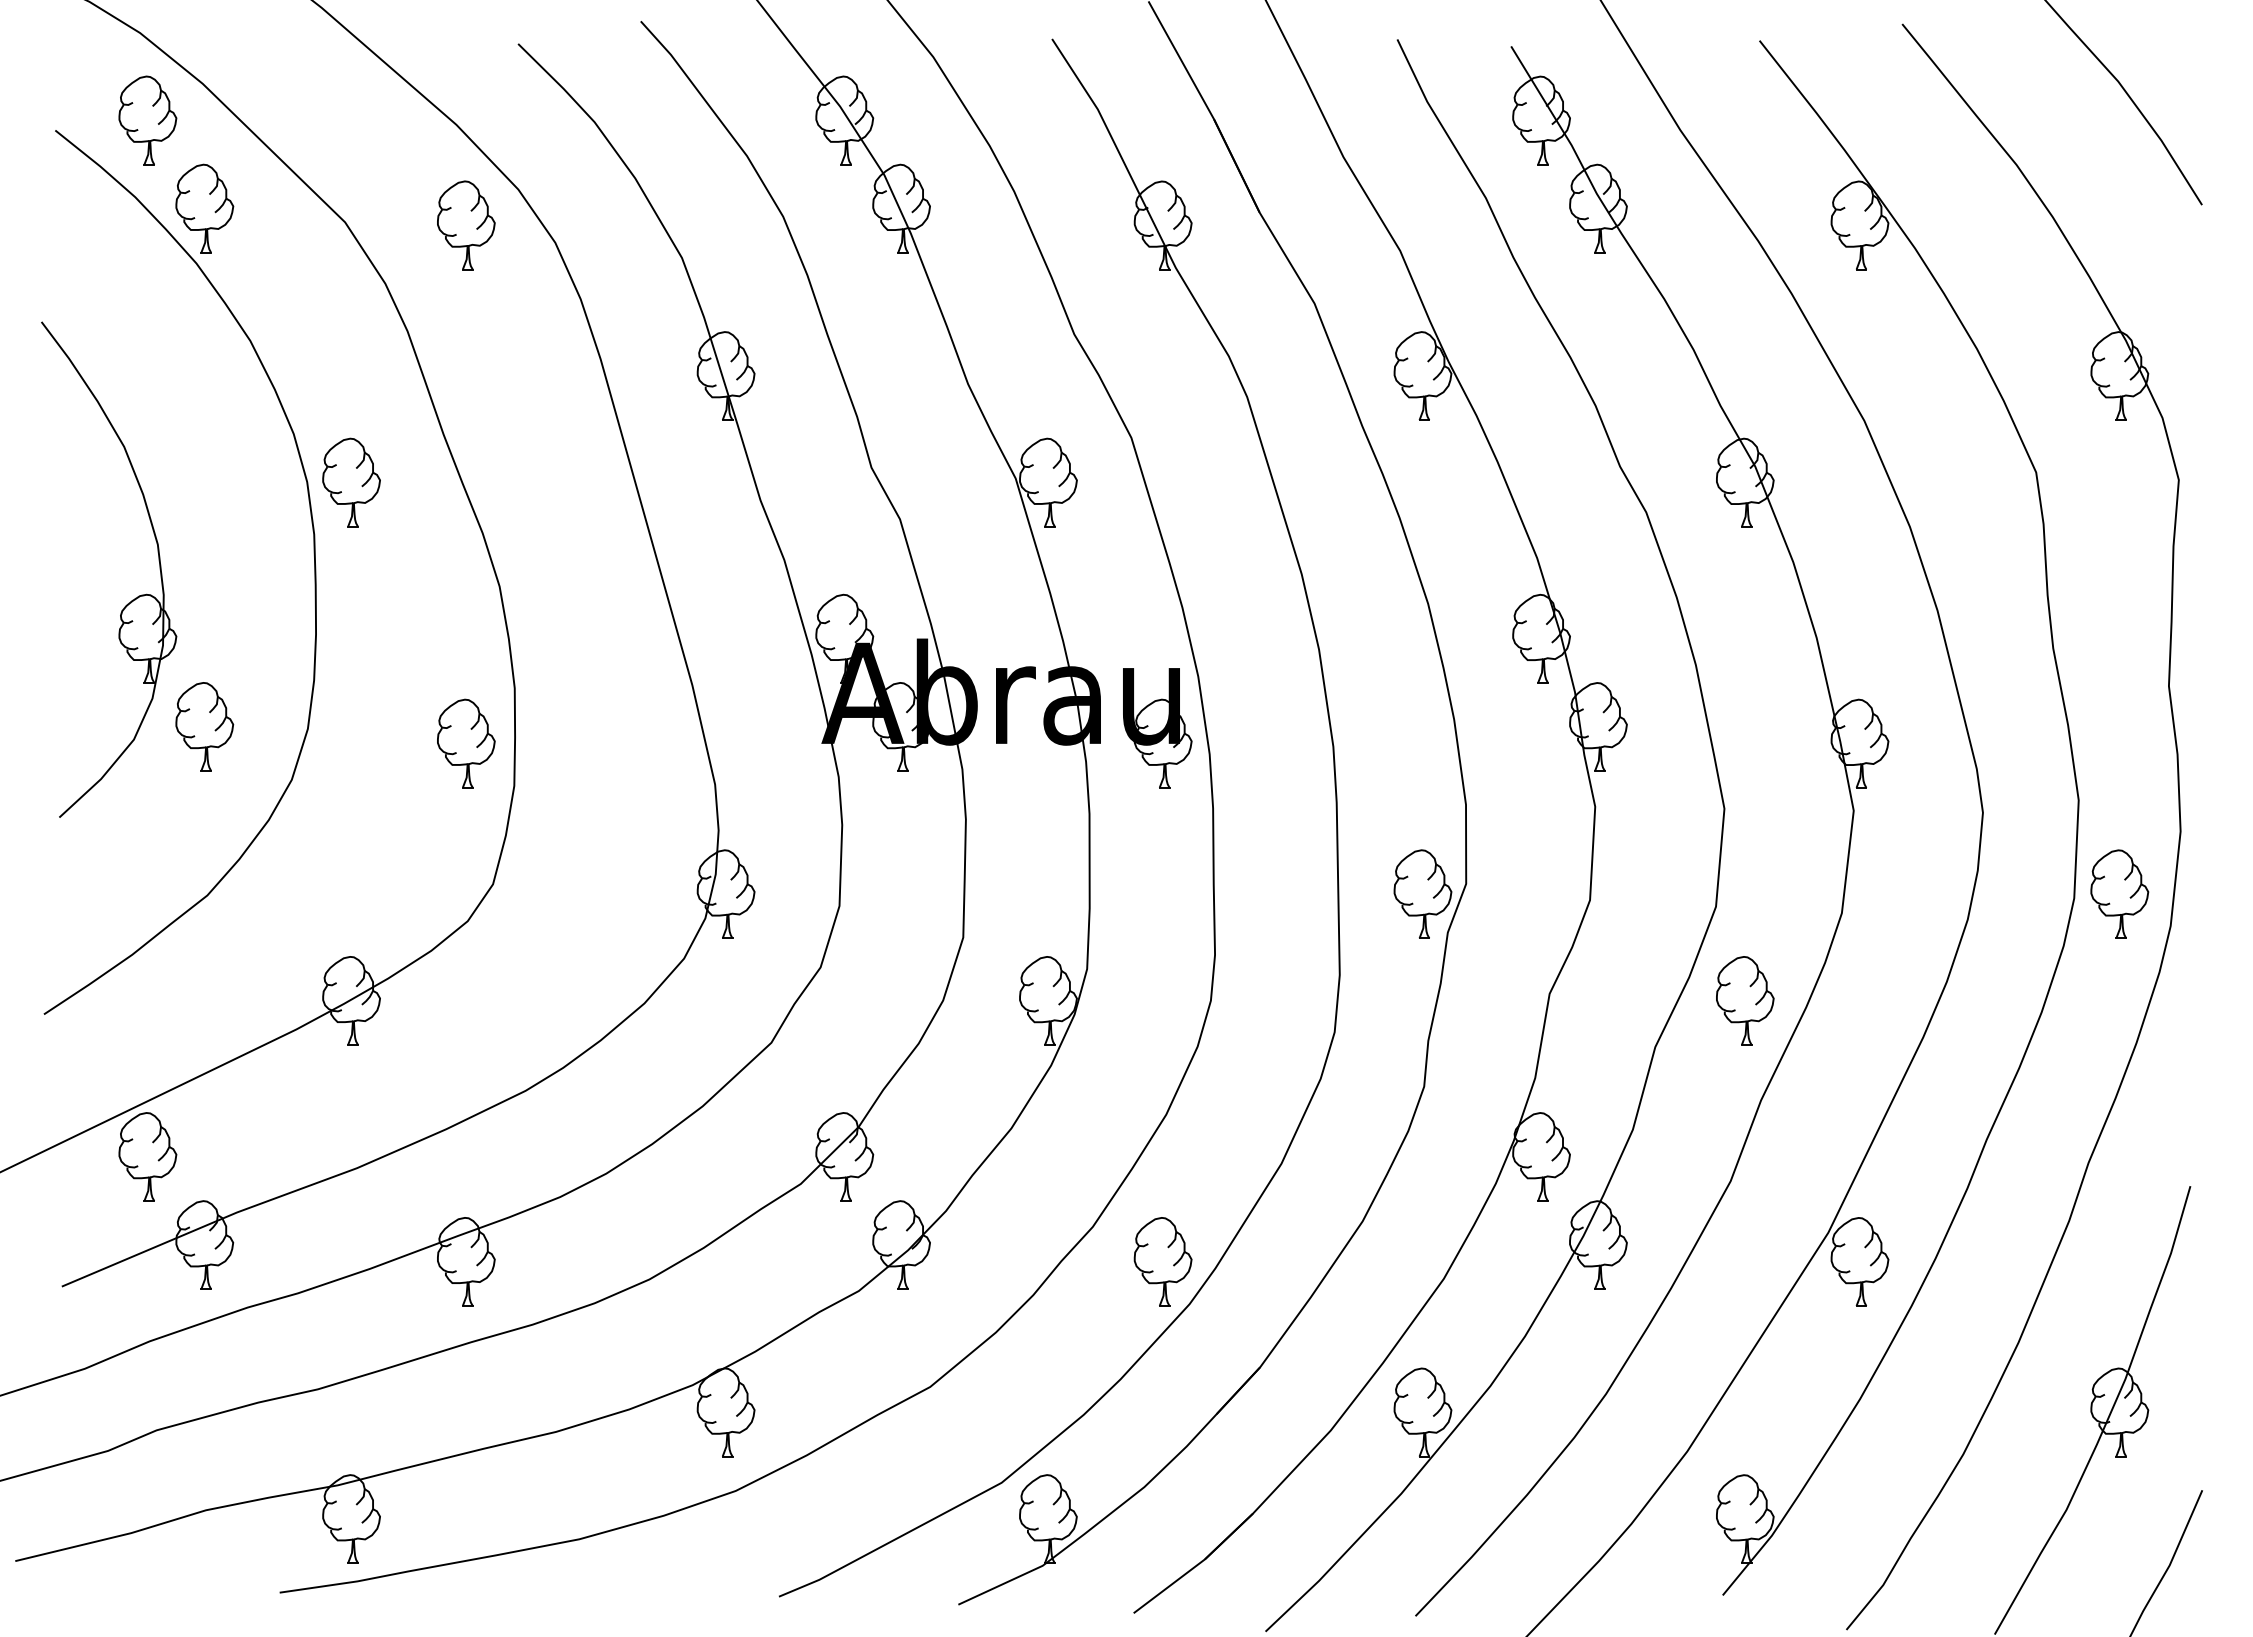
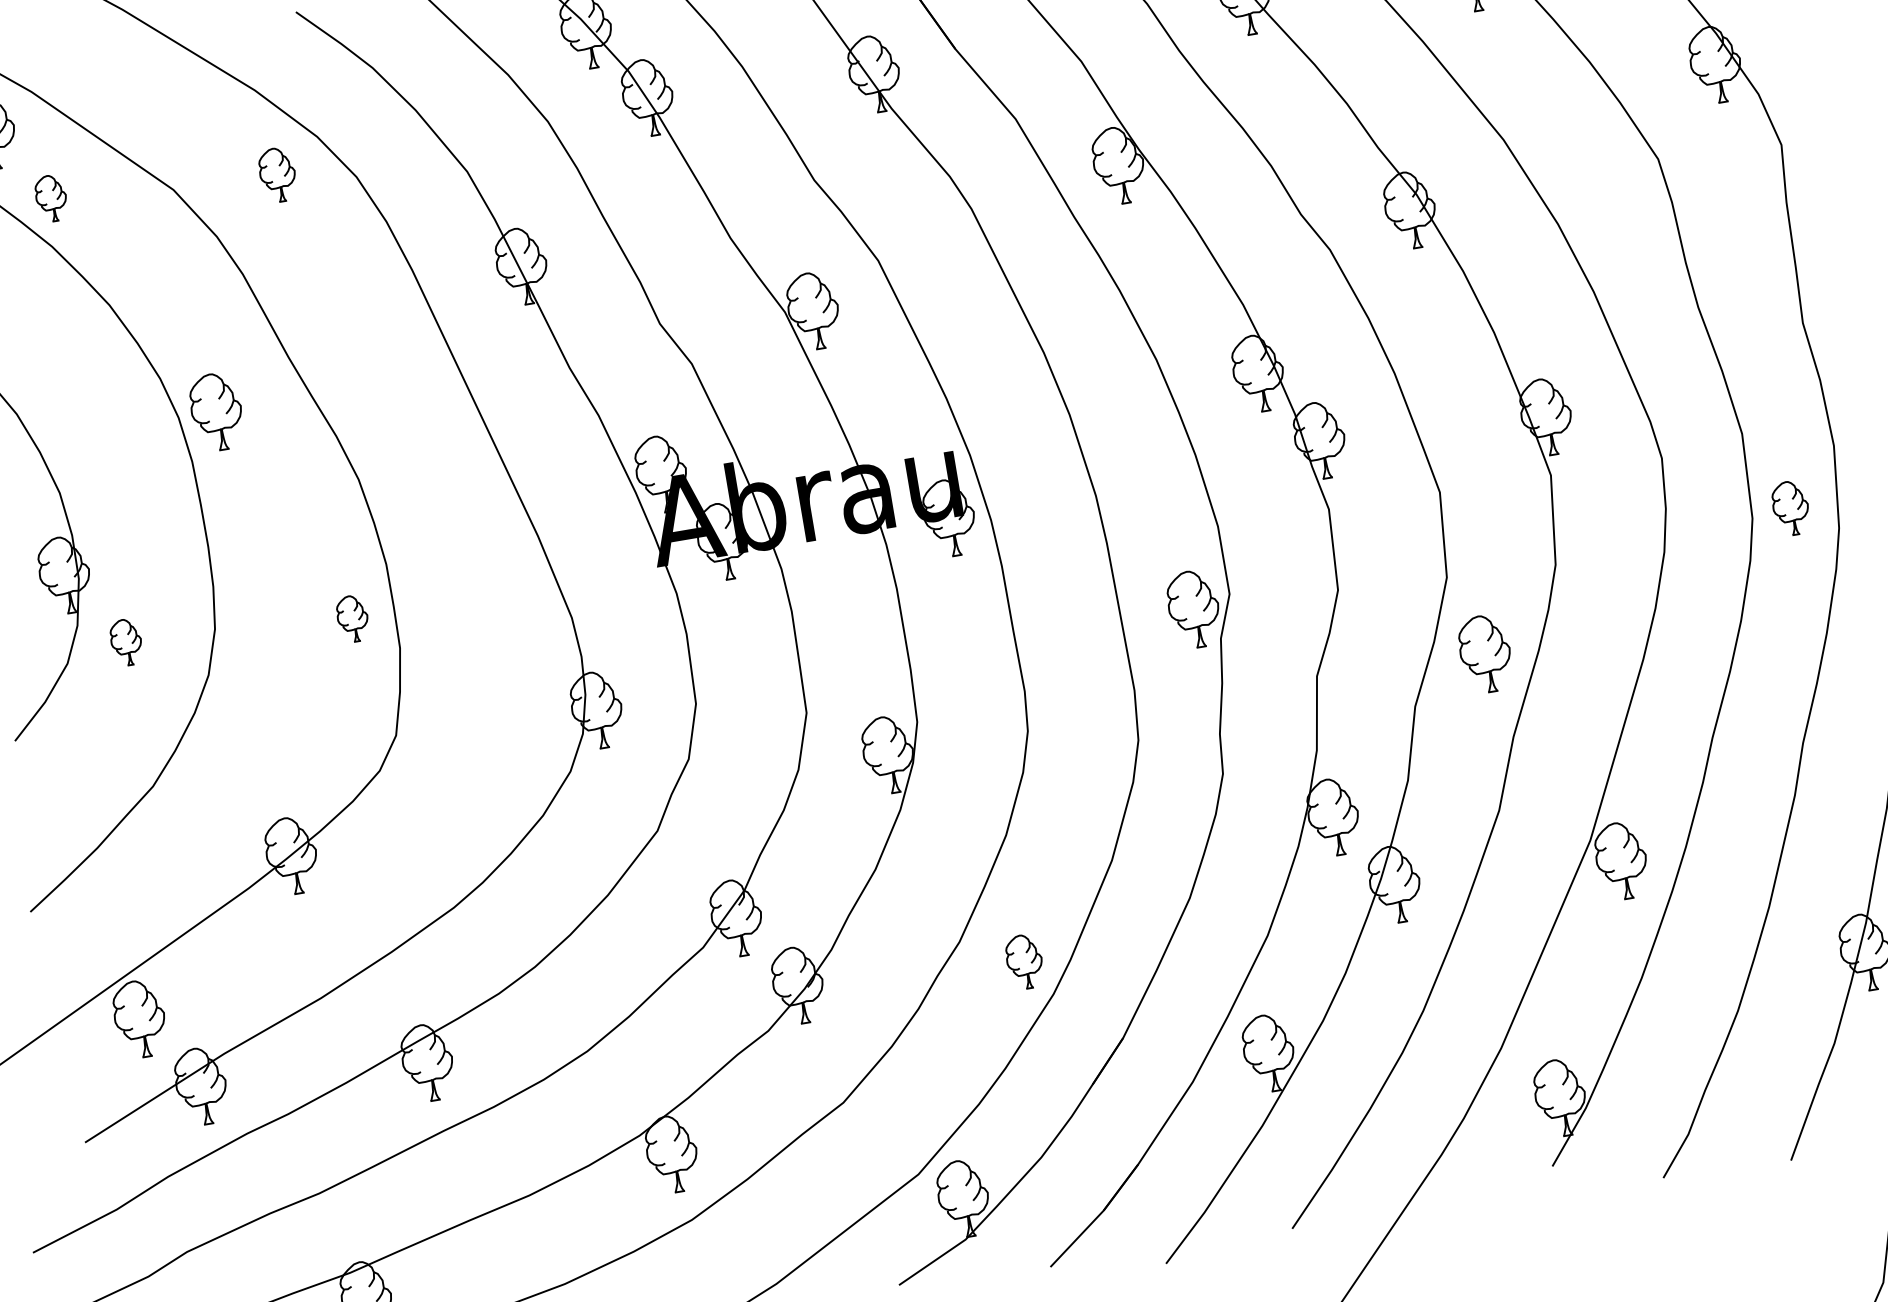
part: (204, 208) -> (51, 198), size x0.6
part: (466, 225) -> (277, 175), size x0.7
part: (204, 726) -> (126, 642), size x0.6
part: (466, 743) -> (352, 618), size x0.6
part: (2119, 893) -> (1790, 507), size x0.7
part: (1162, 1261) -> (1024, 961), size x0.7

